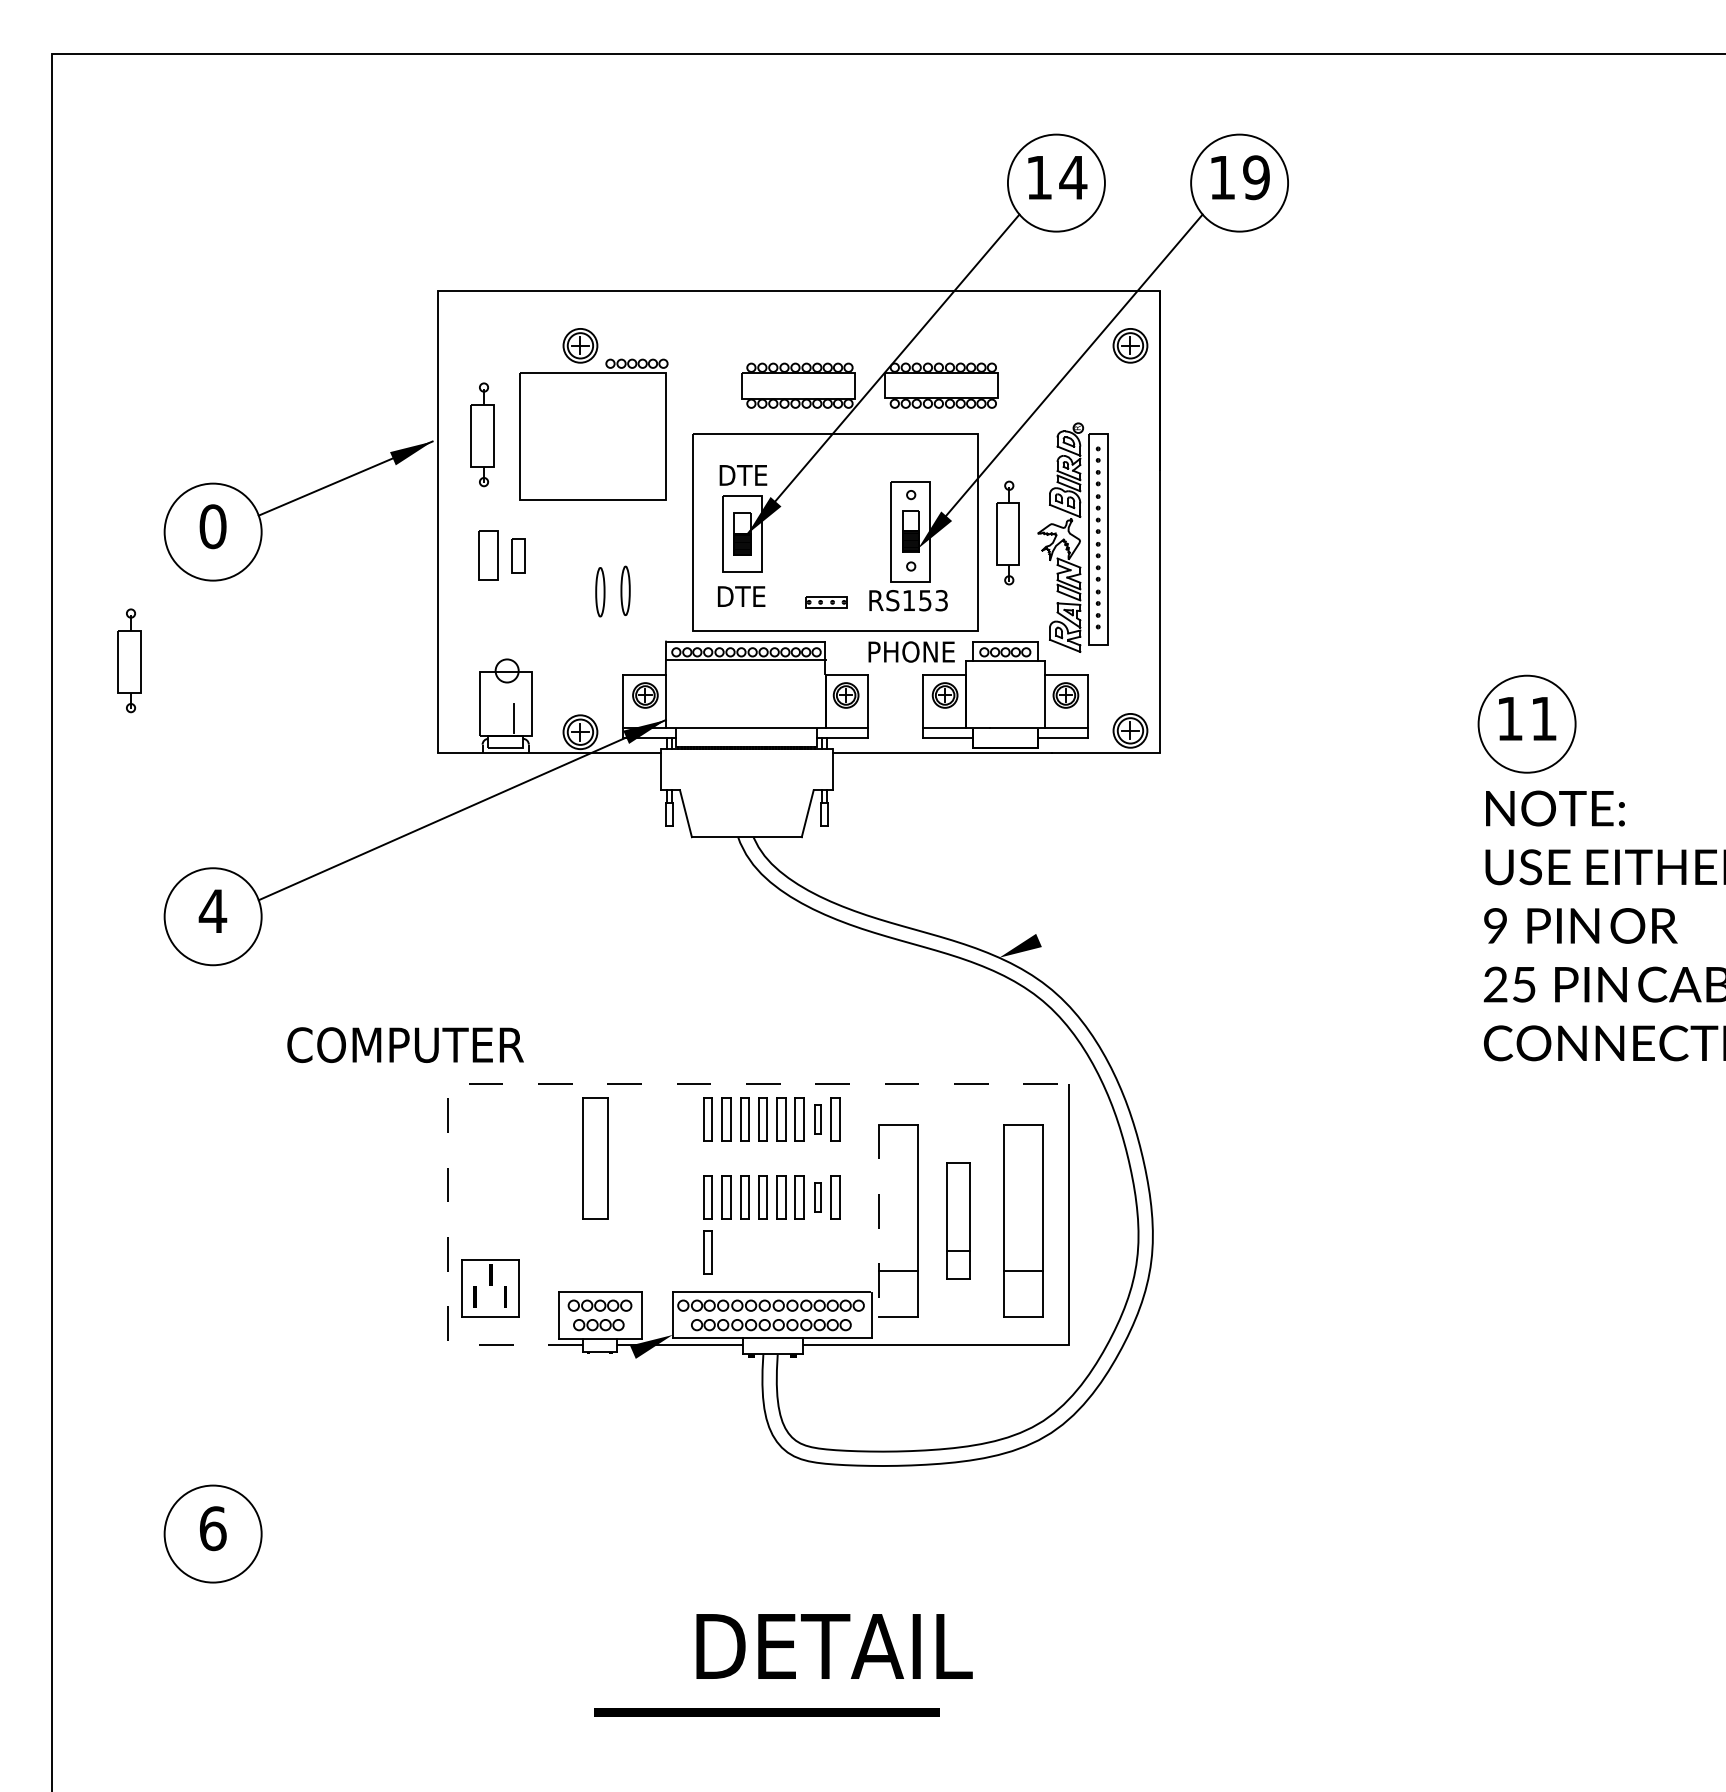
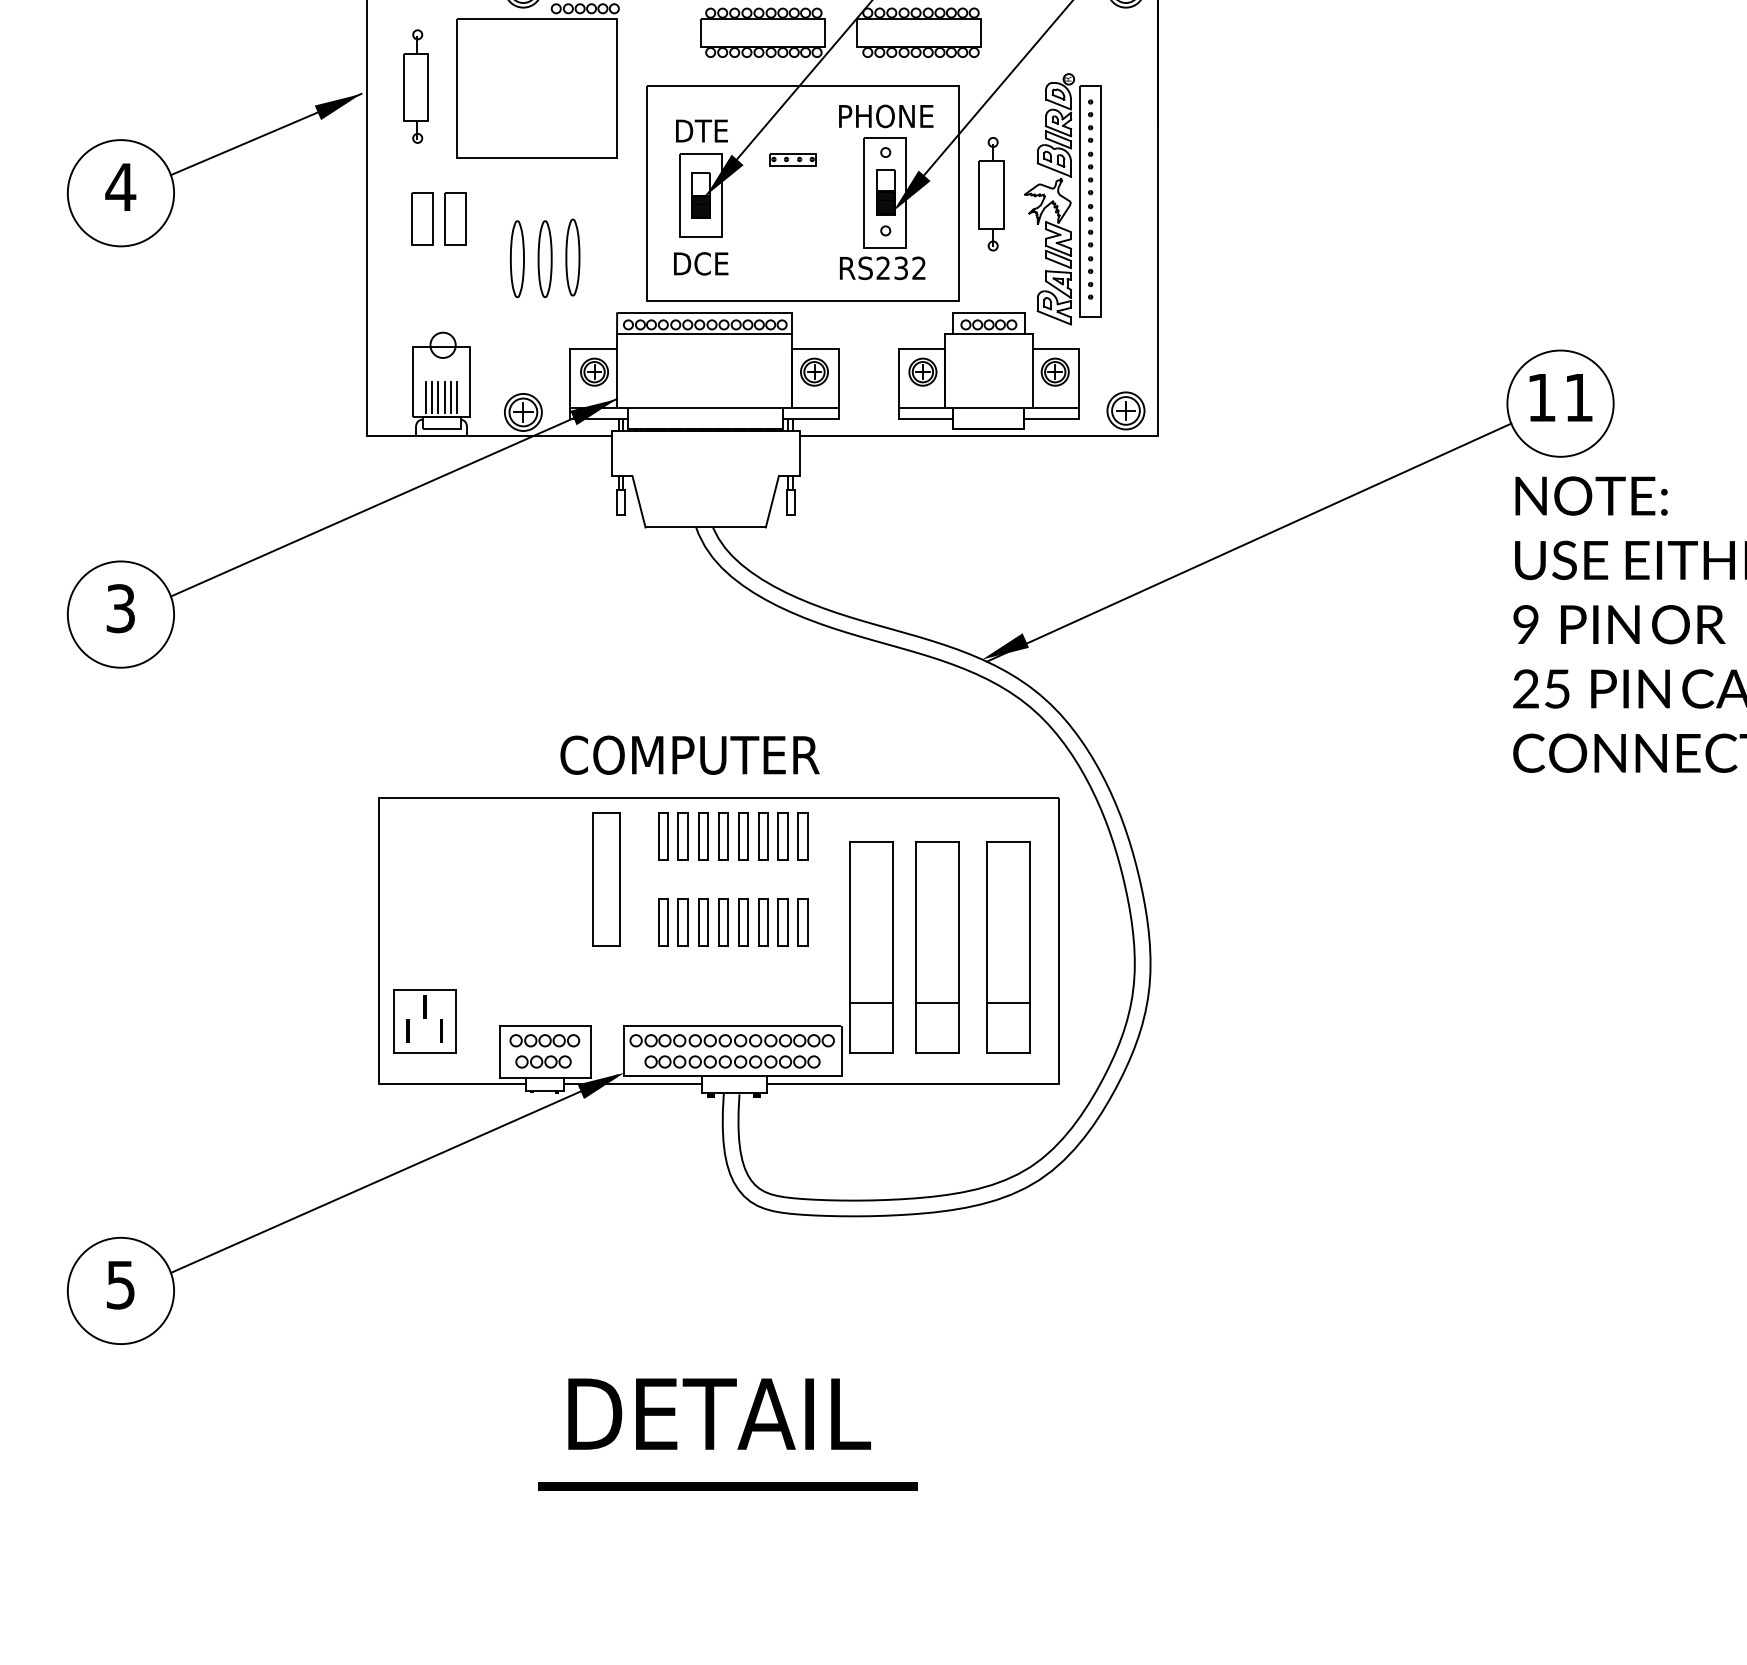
text: (212, 526) -> (120, 187), 0 -> 4
part: (518, 555) -> (455, 218), size x1.43
part: (625, 590) -> (572, 257), size x1.43
part: (574, 591) -> (516, 258), added
part: (600, 591) -> (545, 258), size x1.43
text: (751, 596) -> (710, 263), DTE -> DCE
text: (924, 600) -> (900, 268), RS153 -> RS232
part: (826, 602) -> (792, 159), moved
text: (911, 651) -> (886, 115), moved
part: (129, 660) -> (29, 333), removed
line: (491, 718) -> (425, 397), added
line: (497, 718) -> (432, 397), added
line: (502, 718) -> (437, 397), added
line: (508, 718) -> (444, 397), added
line: (520, 718) -> (457, 397), added
line: (1242, 850) -> (1248, 542), added
text: (212, 910) -> (120, 607), 4 -> 3
text: (405, 1044) -> (689, 754), moved
line: (560, 1084) -> (501, 798), dashed -> solid
part: (817, 1119) -> (783, 836), size x1.43
part: (595, 1158) -> (606, 879), moved
part: (817, 1197) -> (783, 922), size x1.43
part: (958, 1220) -> (937, 947), size x1.67
line: (878, 1221) -> (849, 948), dashed -> solid
part: (707, 1252) -> (662, 982), removed
line: (461, 1427) -> (393, 1174), added
text: (213, 1528) -> (121, 1284), 6 -> 5
text: (834, 1646) -> (719, 1414), moved

